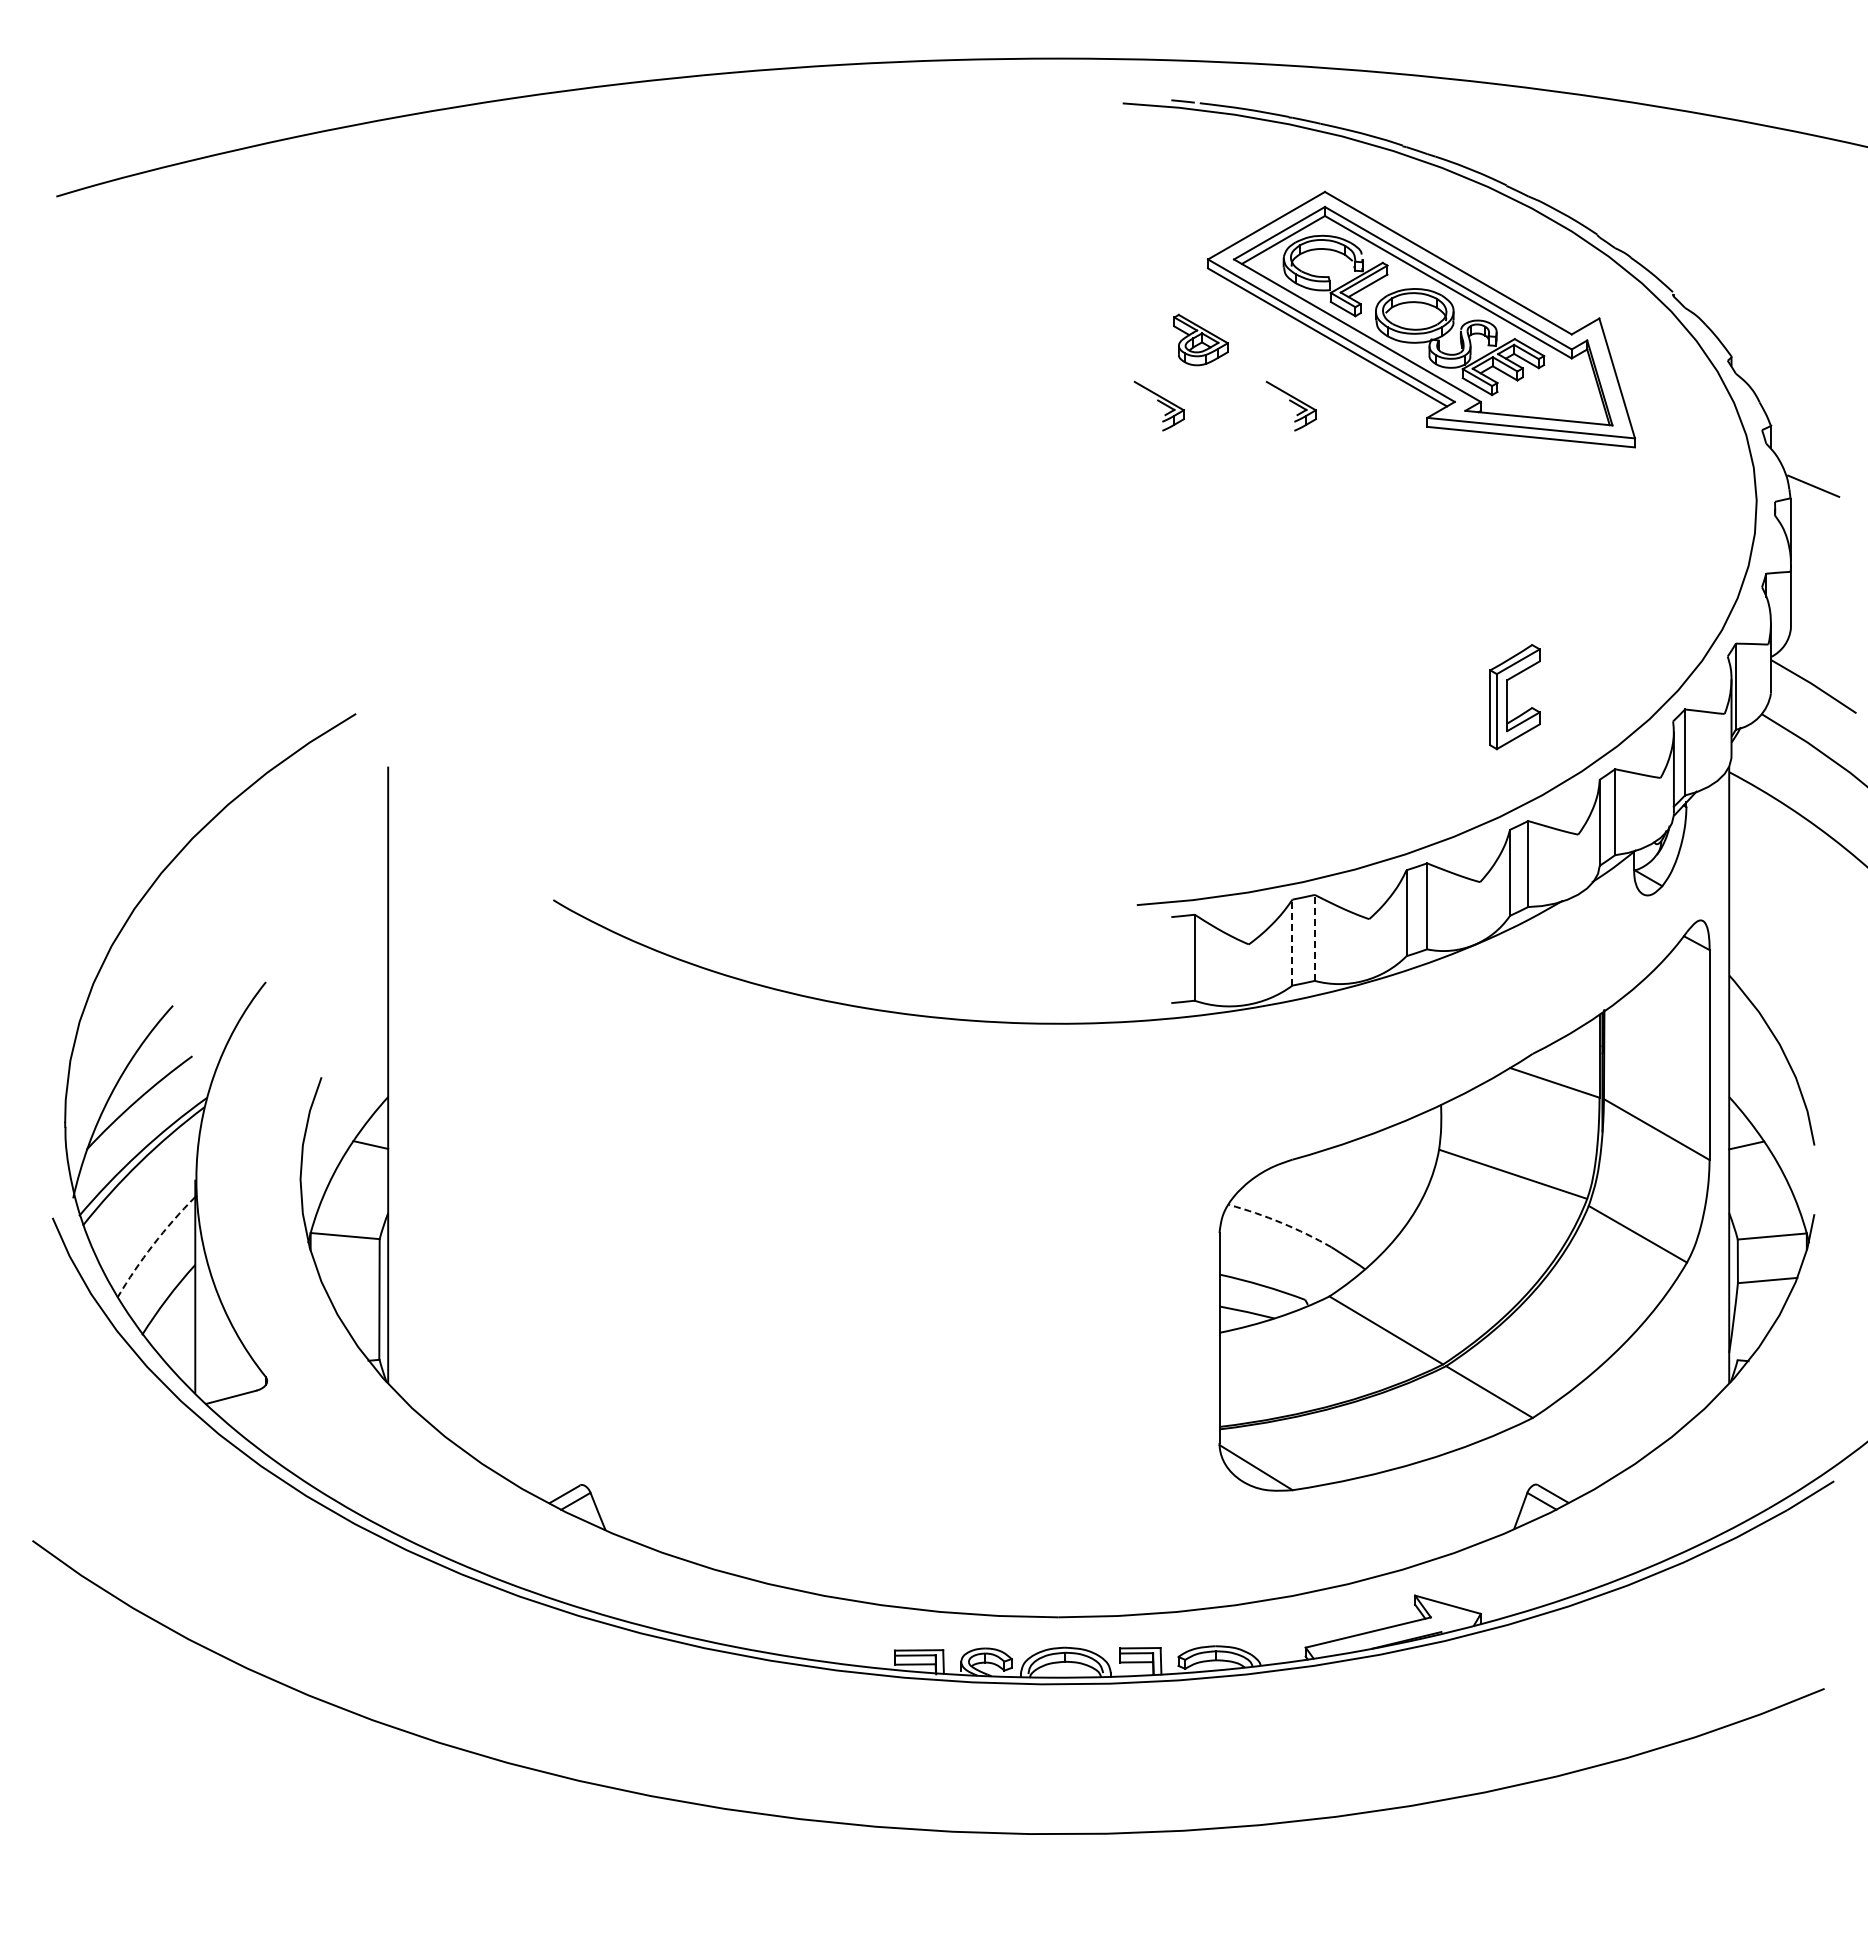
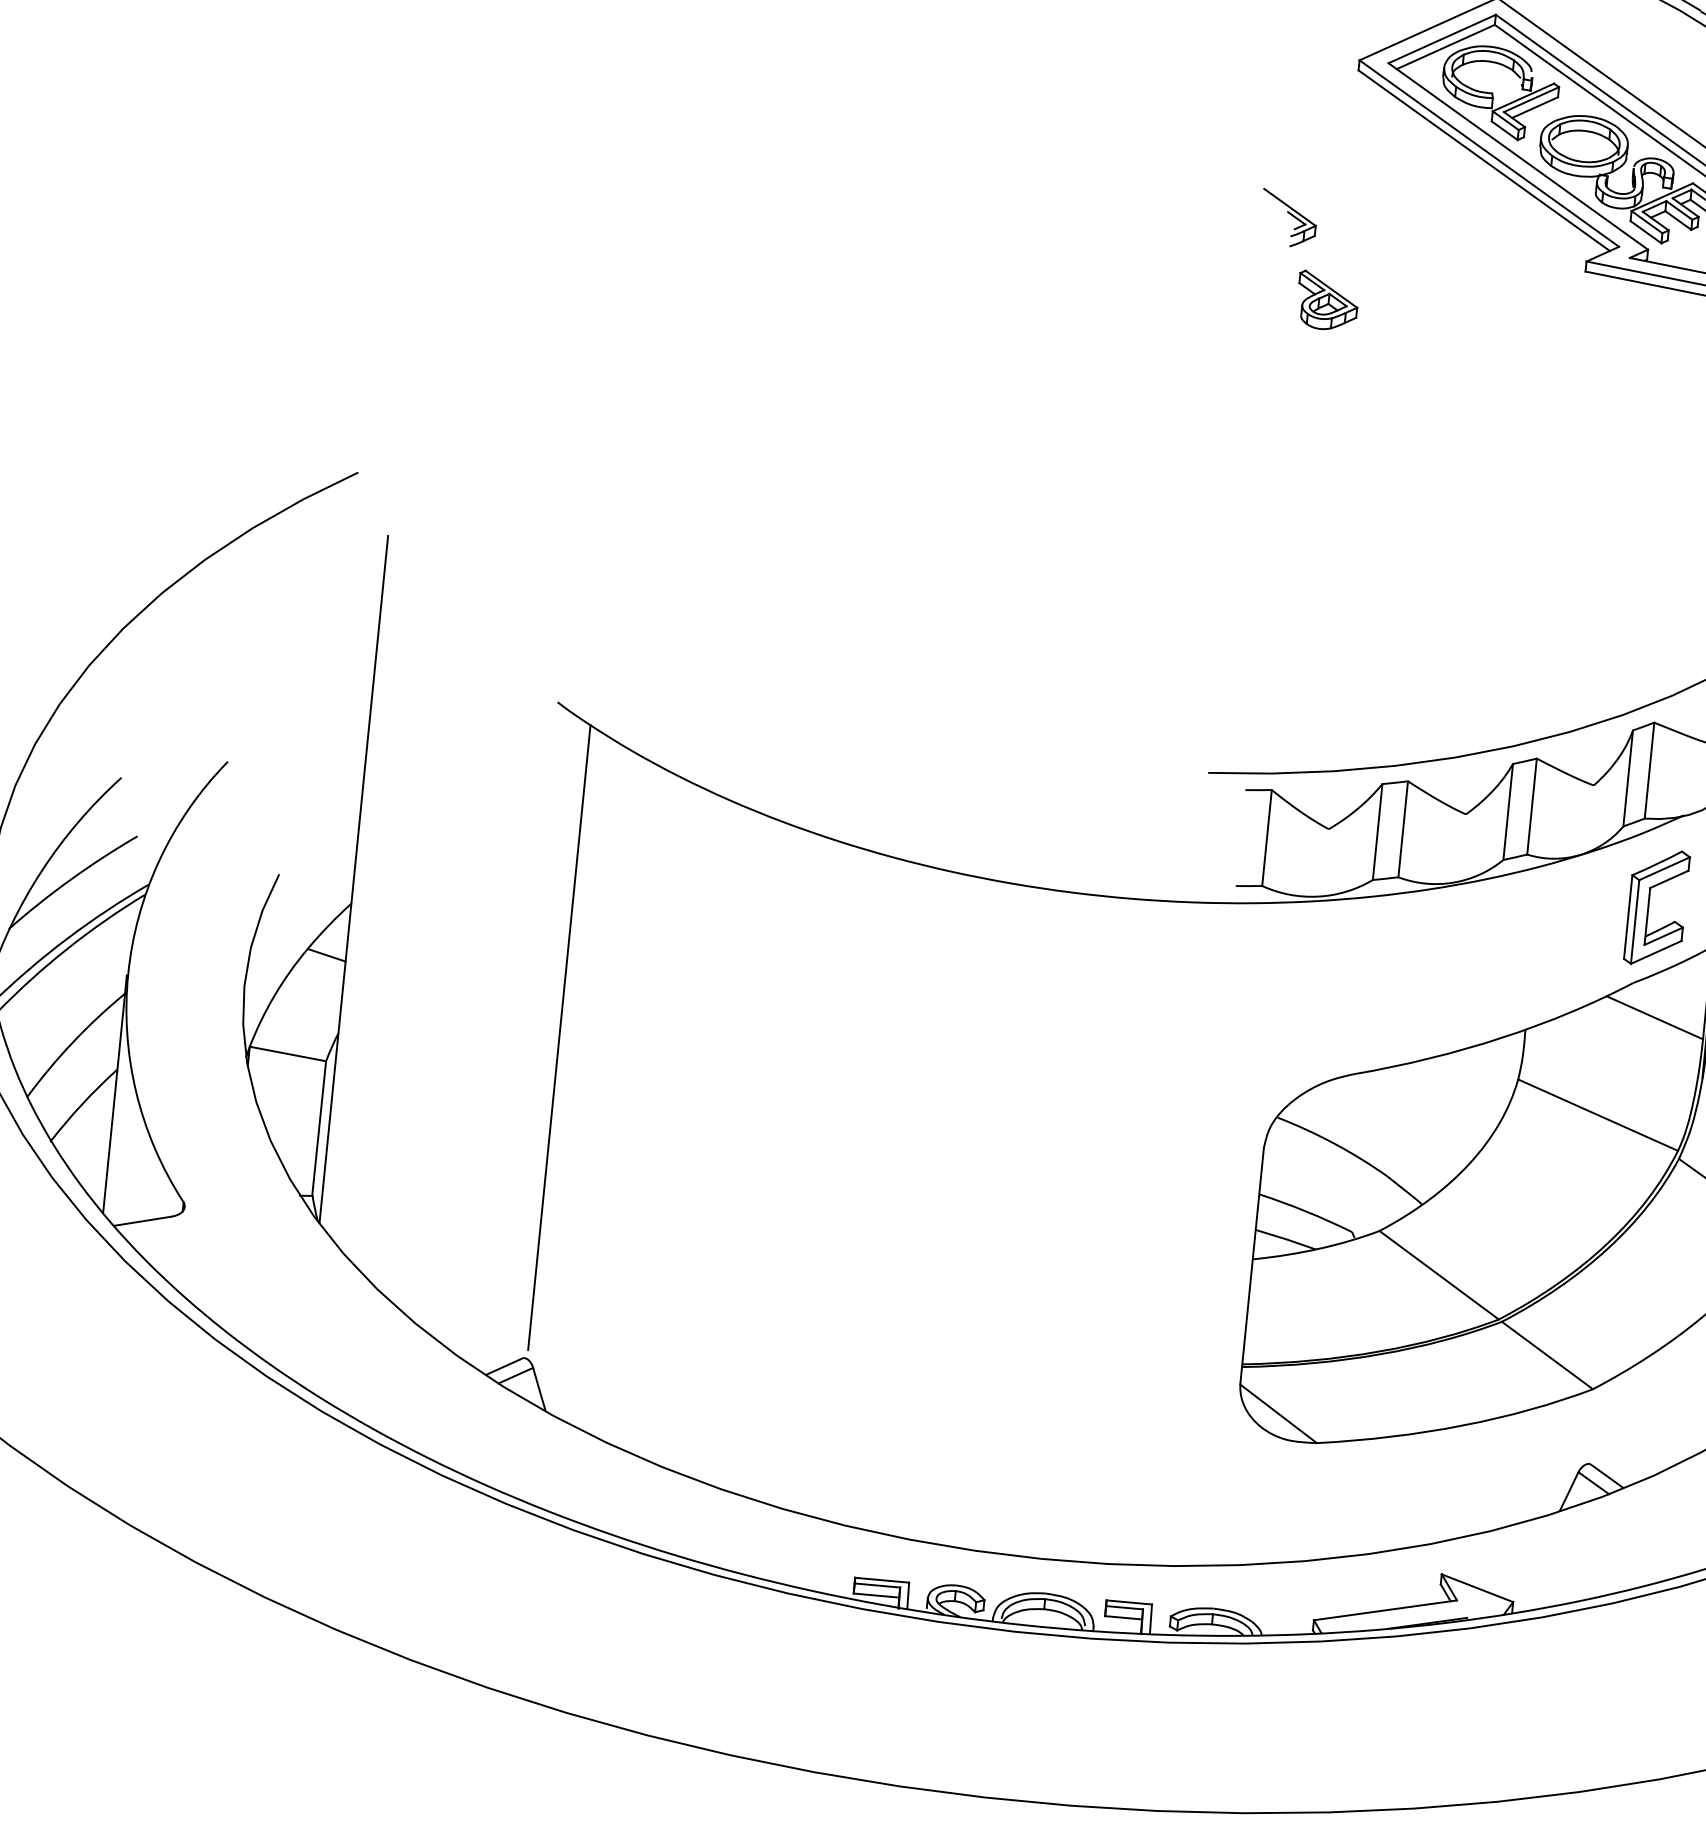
part: (1200, 339) -> (1327, 300), moved
part: (1290, 405) -> (1435, 232), removed
part: (1507, 697) -> (1648, 907), moved
line: (1314, 937) -> (1402, 828), dashed -> solid
line: (1292, 942) -> (1377, 831), dashed -> solid
line: (584, 1197) -> (559, 1037), added
arc: (1281, 1222) -> (1334, 1143), dashed -> solid
arc: (153, 1244) -> (73, 1042), dashed -> solid

